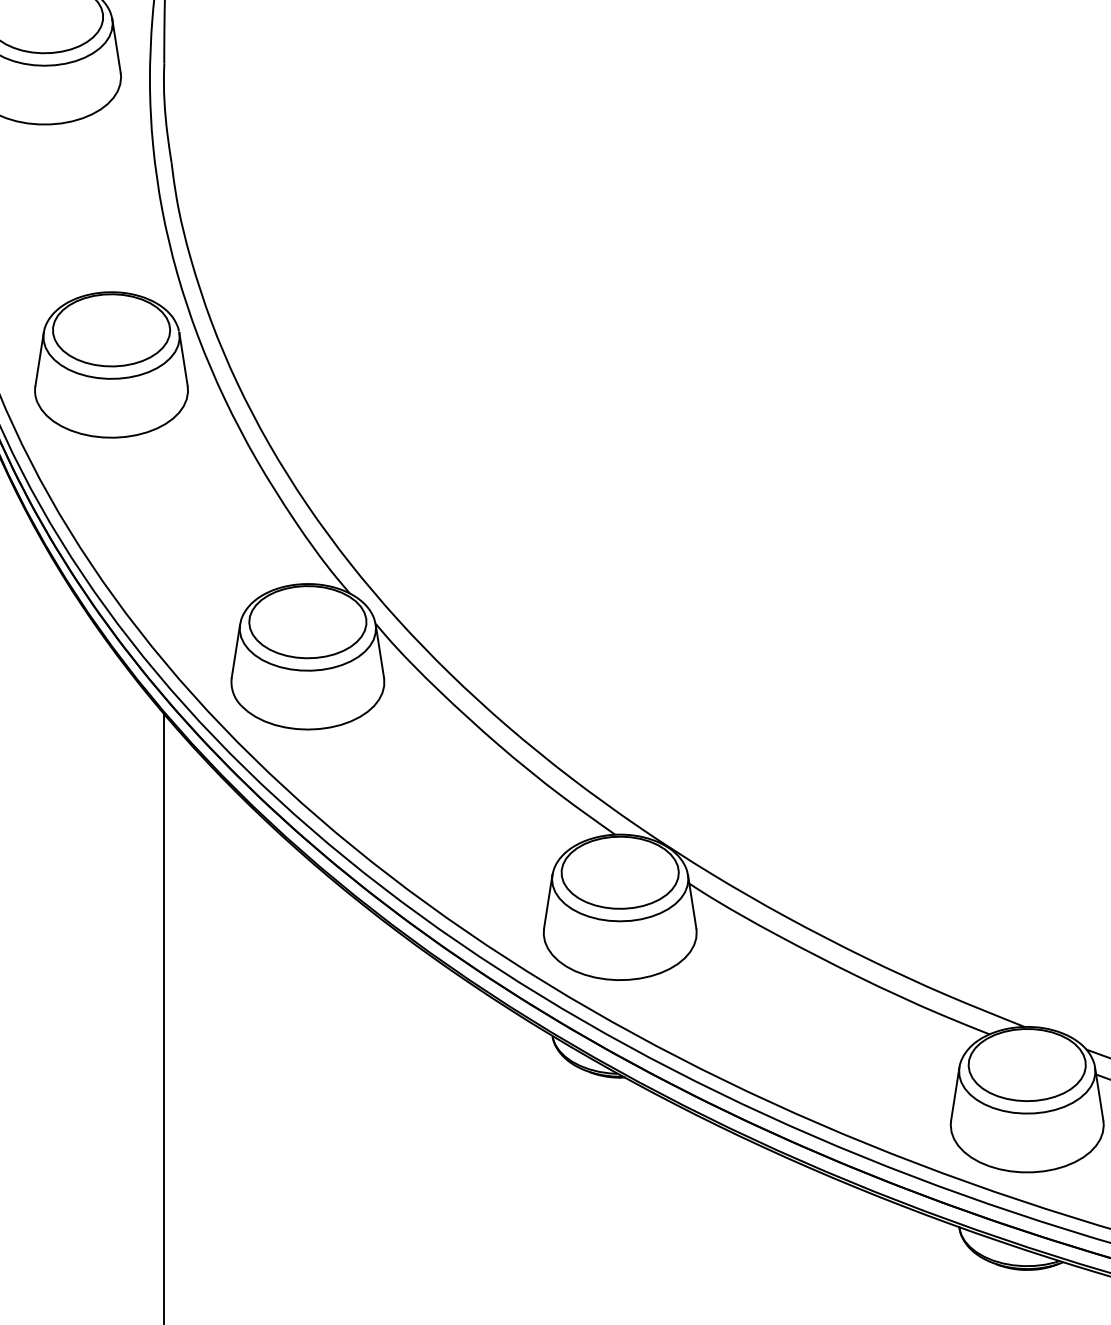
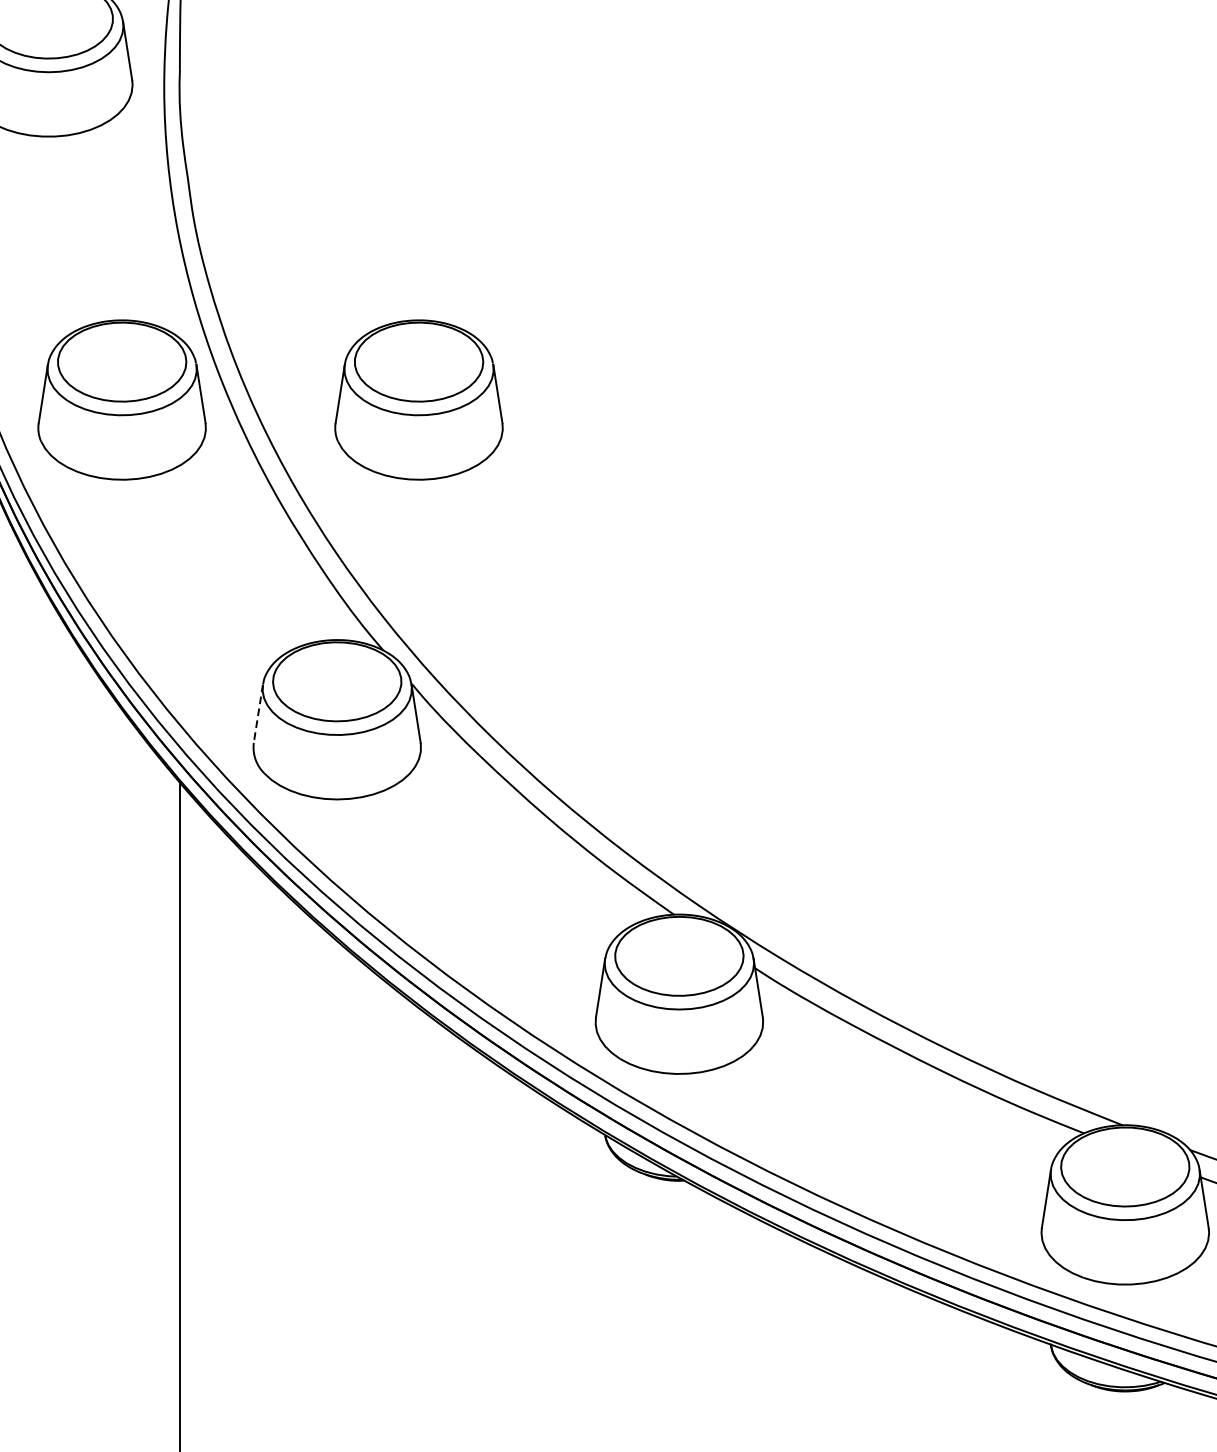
part: (382, 364) -> (418, 399), added
line: (235, 651) -> (257, 713), solid -> dashed

